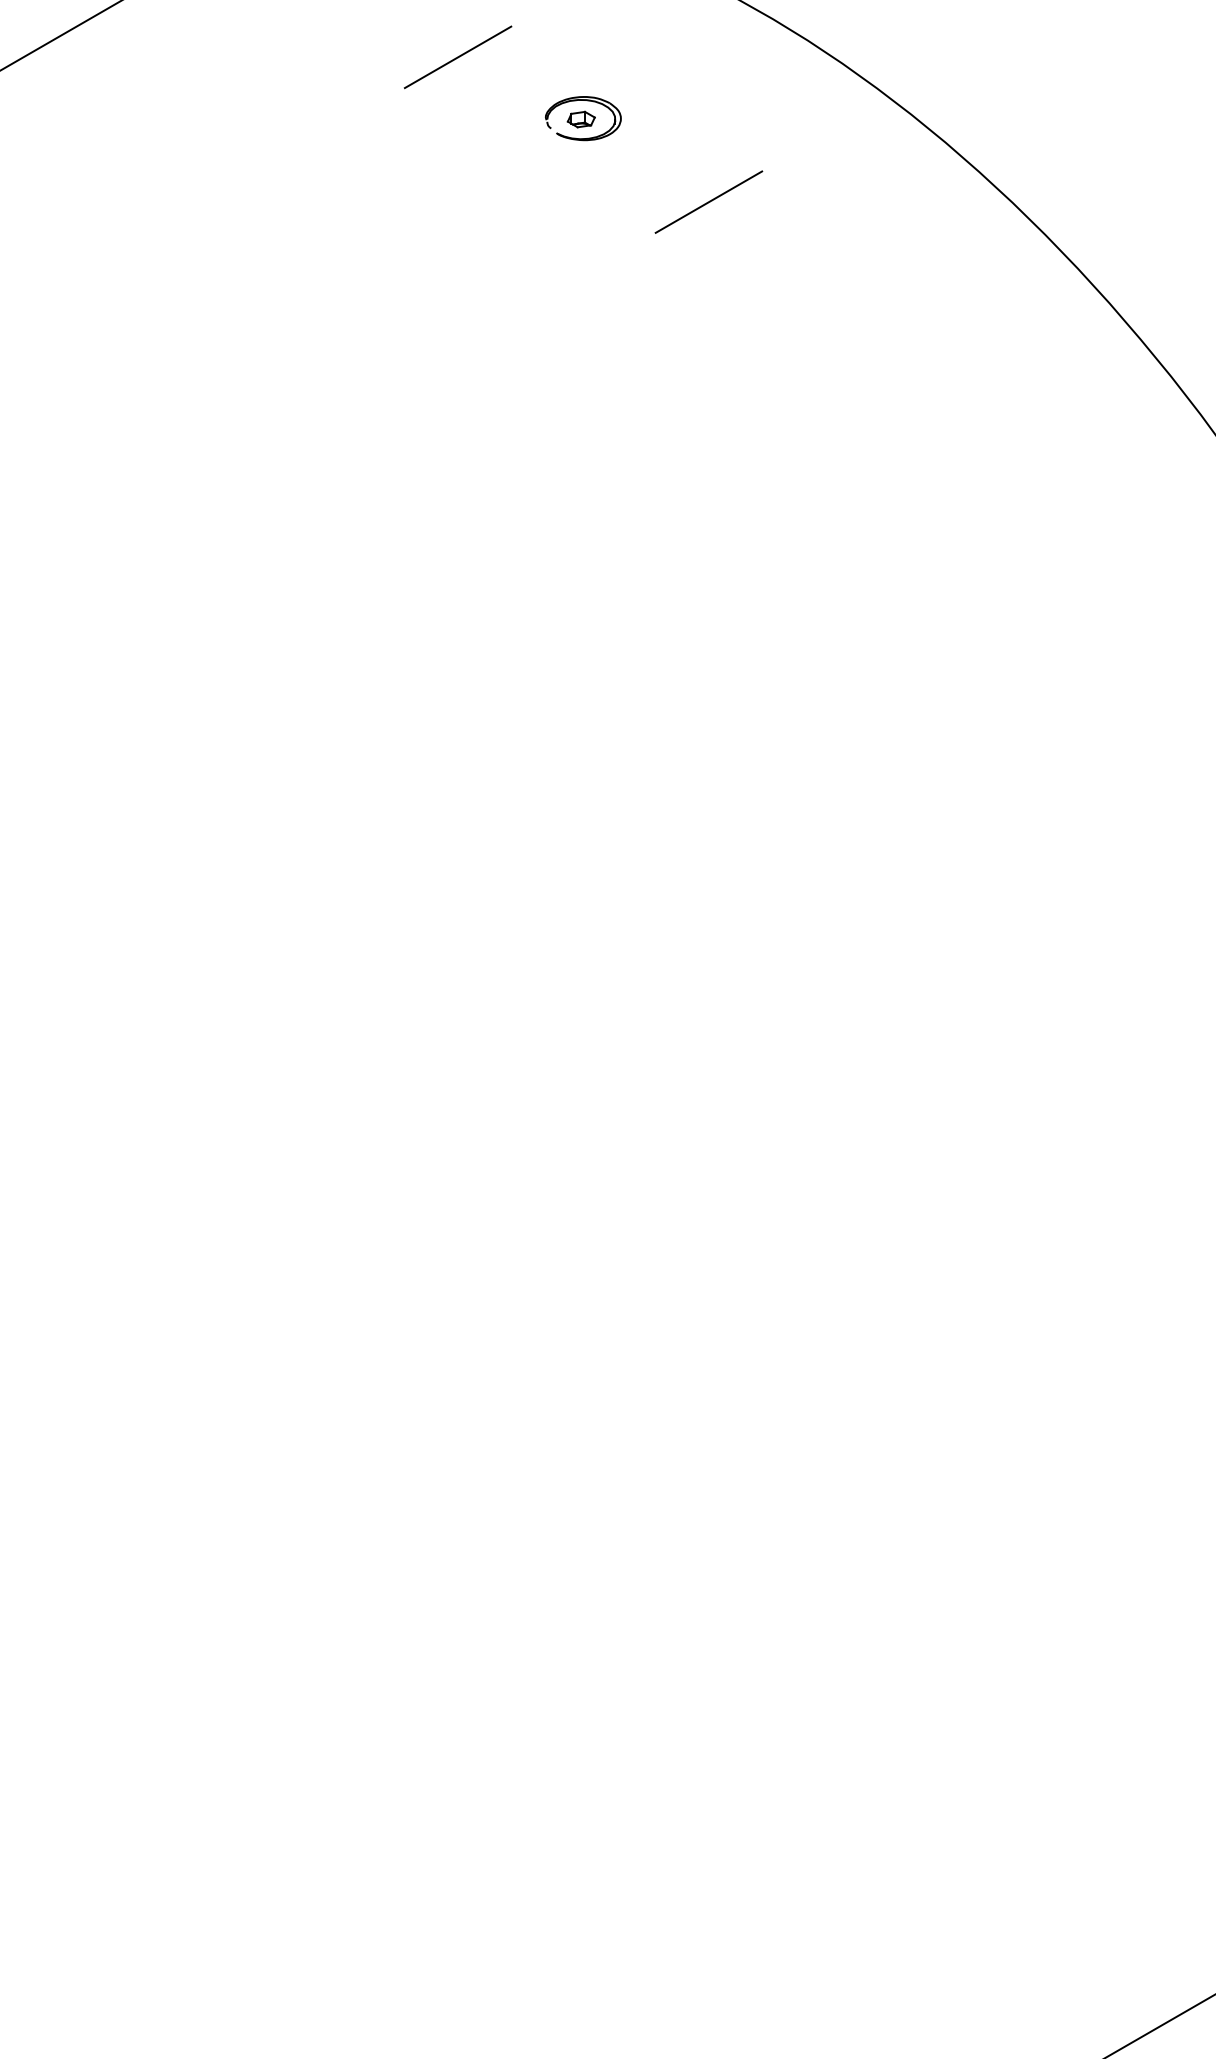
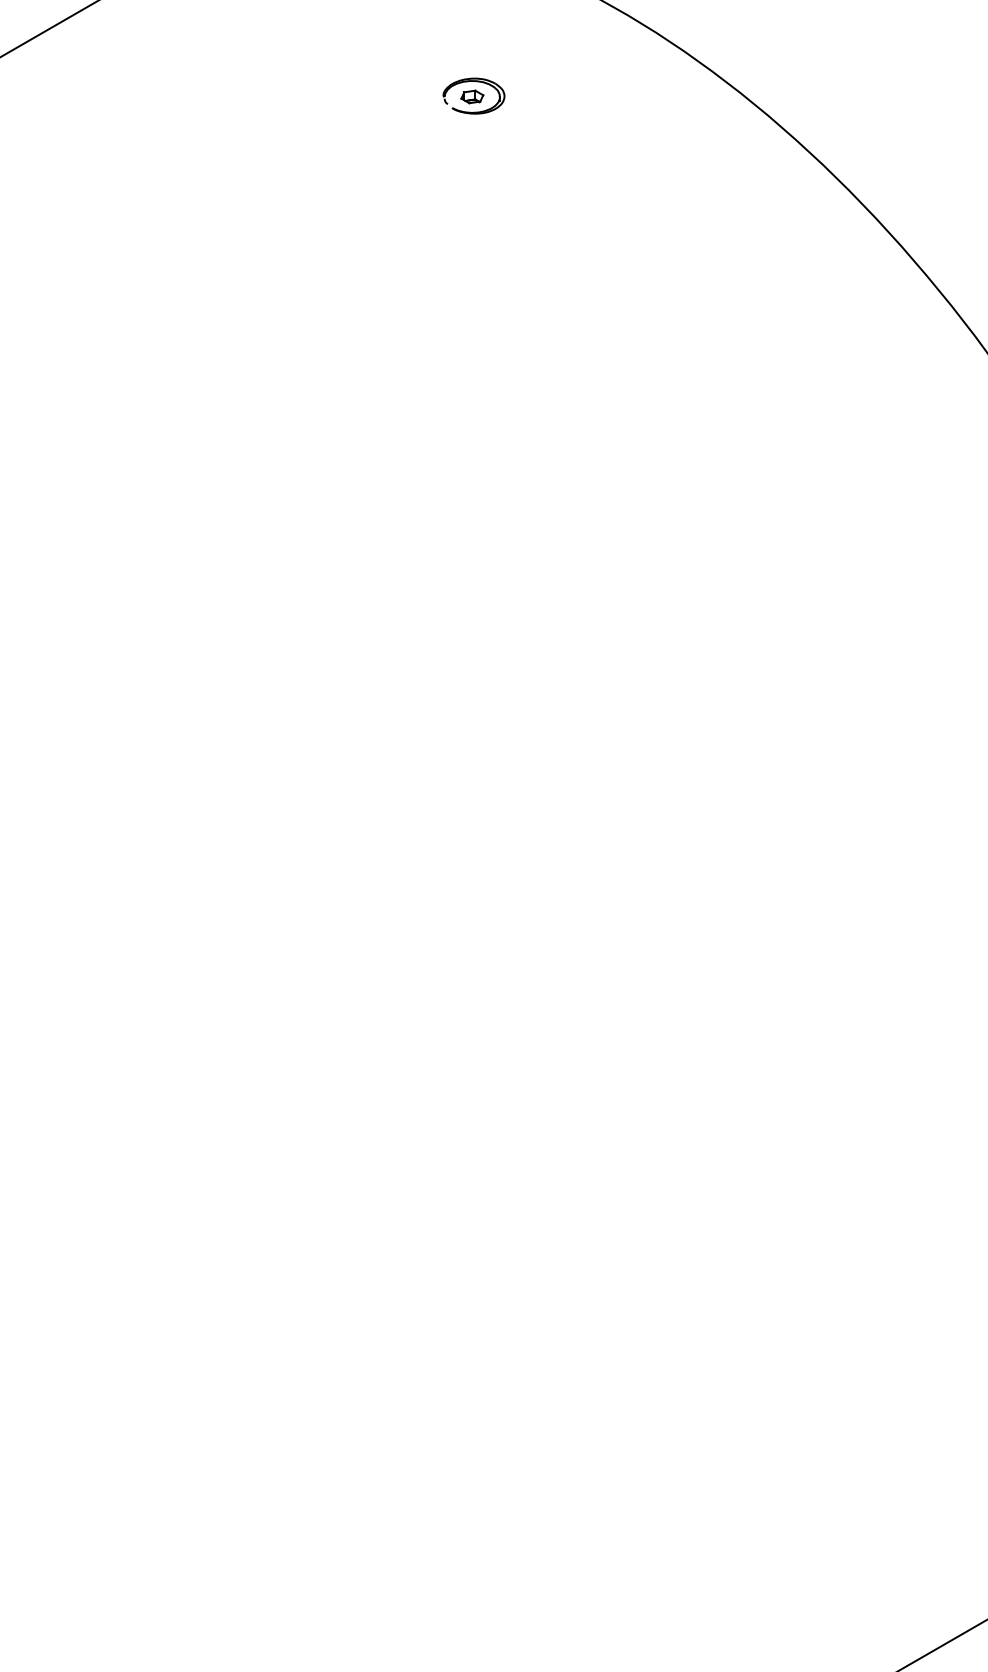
line: (457, 57) -> (371, 46), removed
line: (708, 201) -> (575, 163), removed

